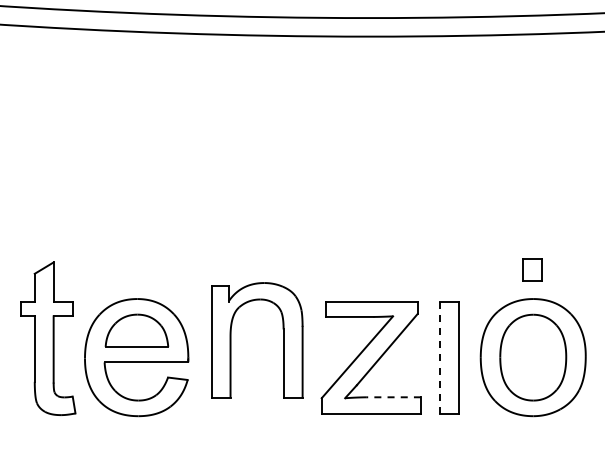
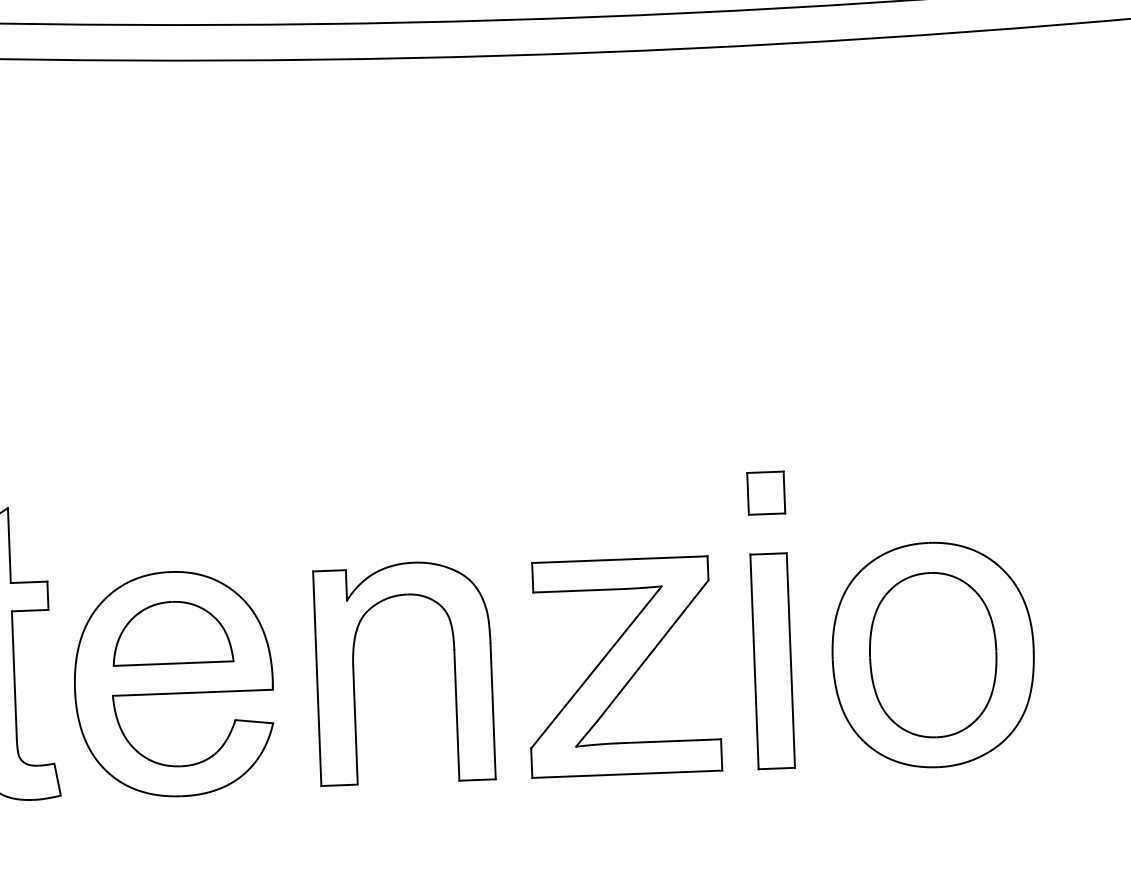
part: (532, 269) -> (766, 492), moved
part: (231, 340) -> (355, 675), moved
line: (439, 358) -> (753, 663), dashed -> solid
line: (393, 397) -> (668, 741), dashed -> solid

